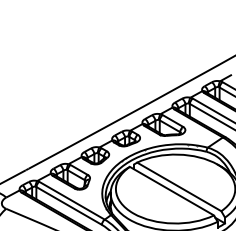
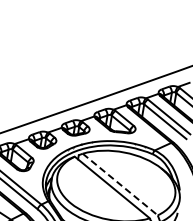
line: (179, 186) -> (120, 184), solid -> dashed

